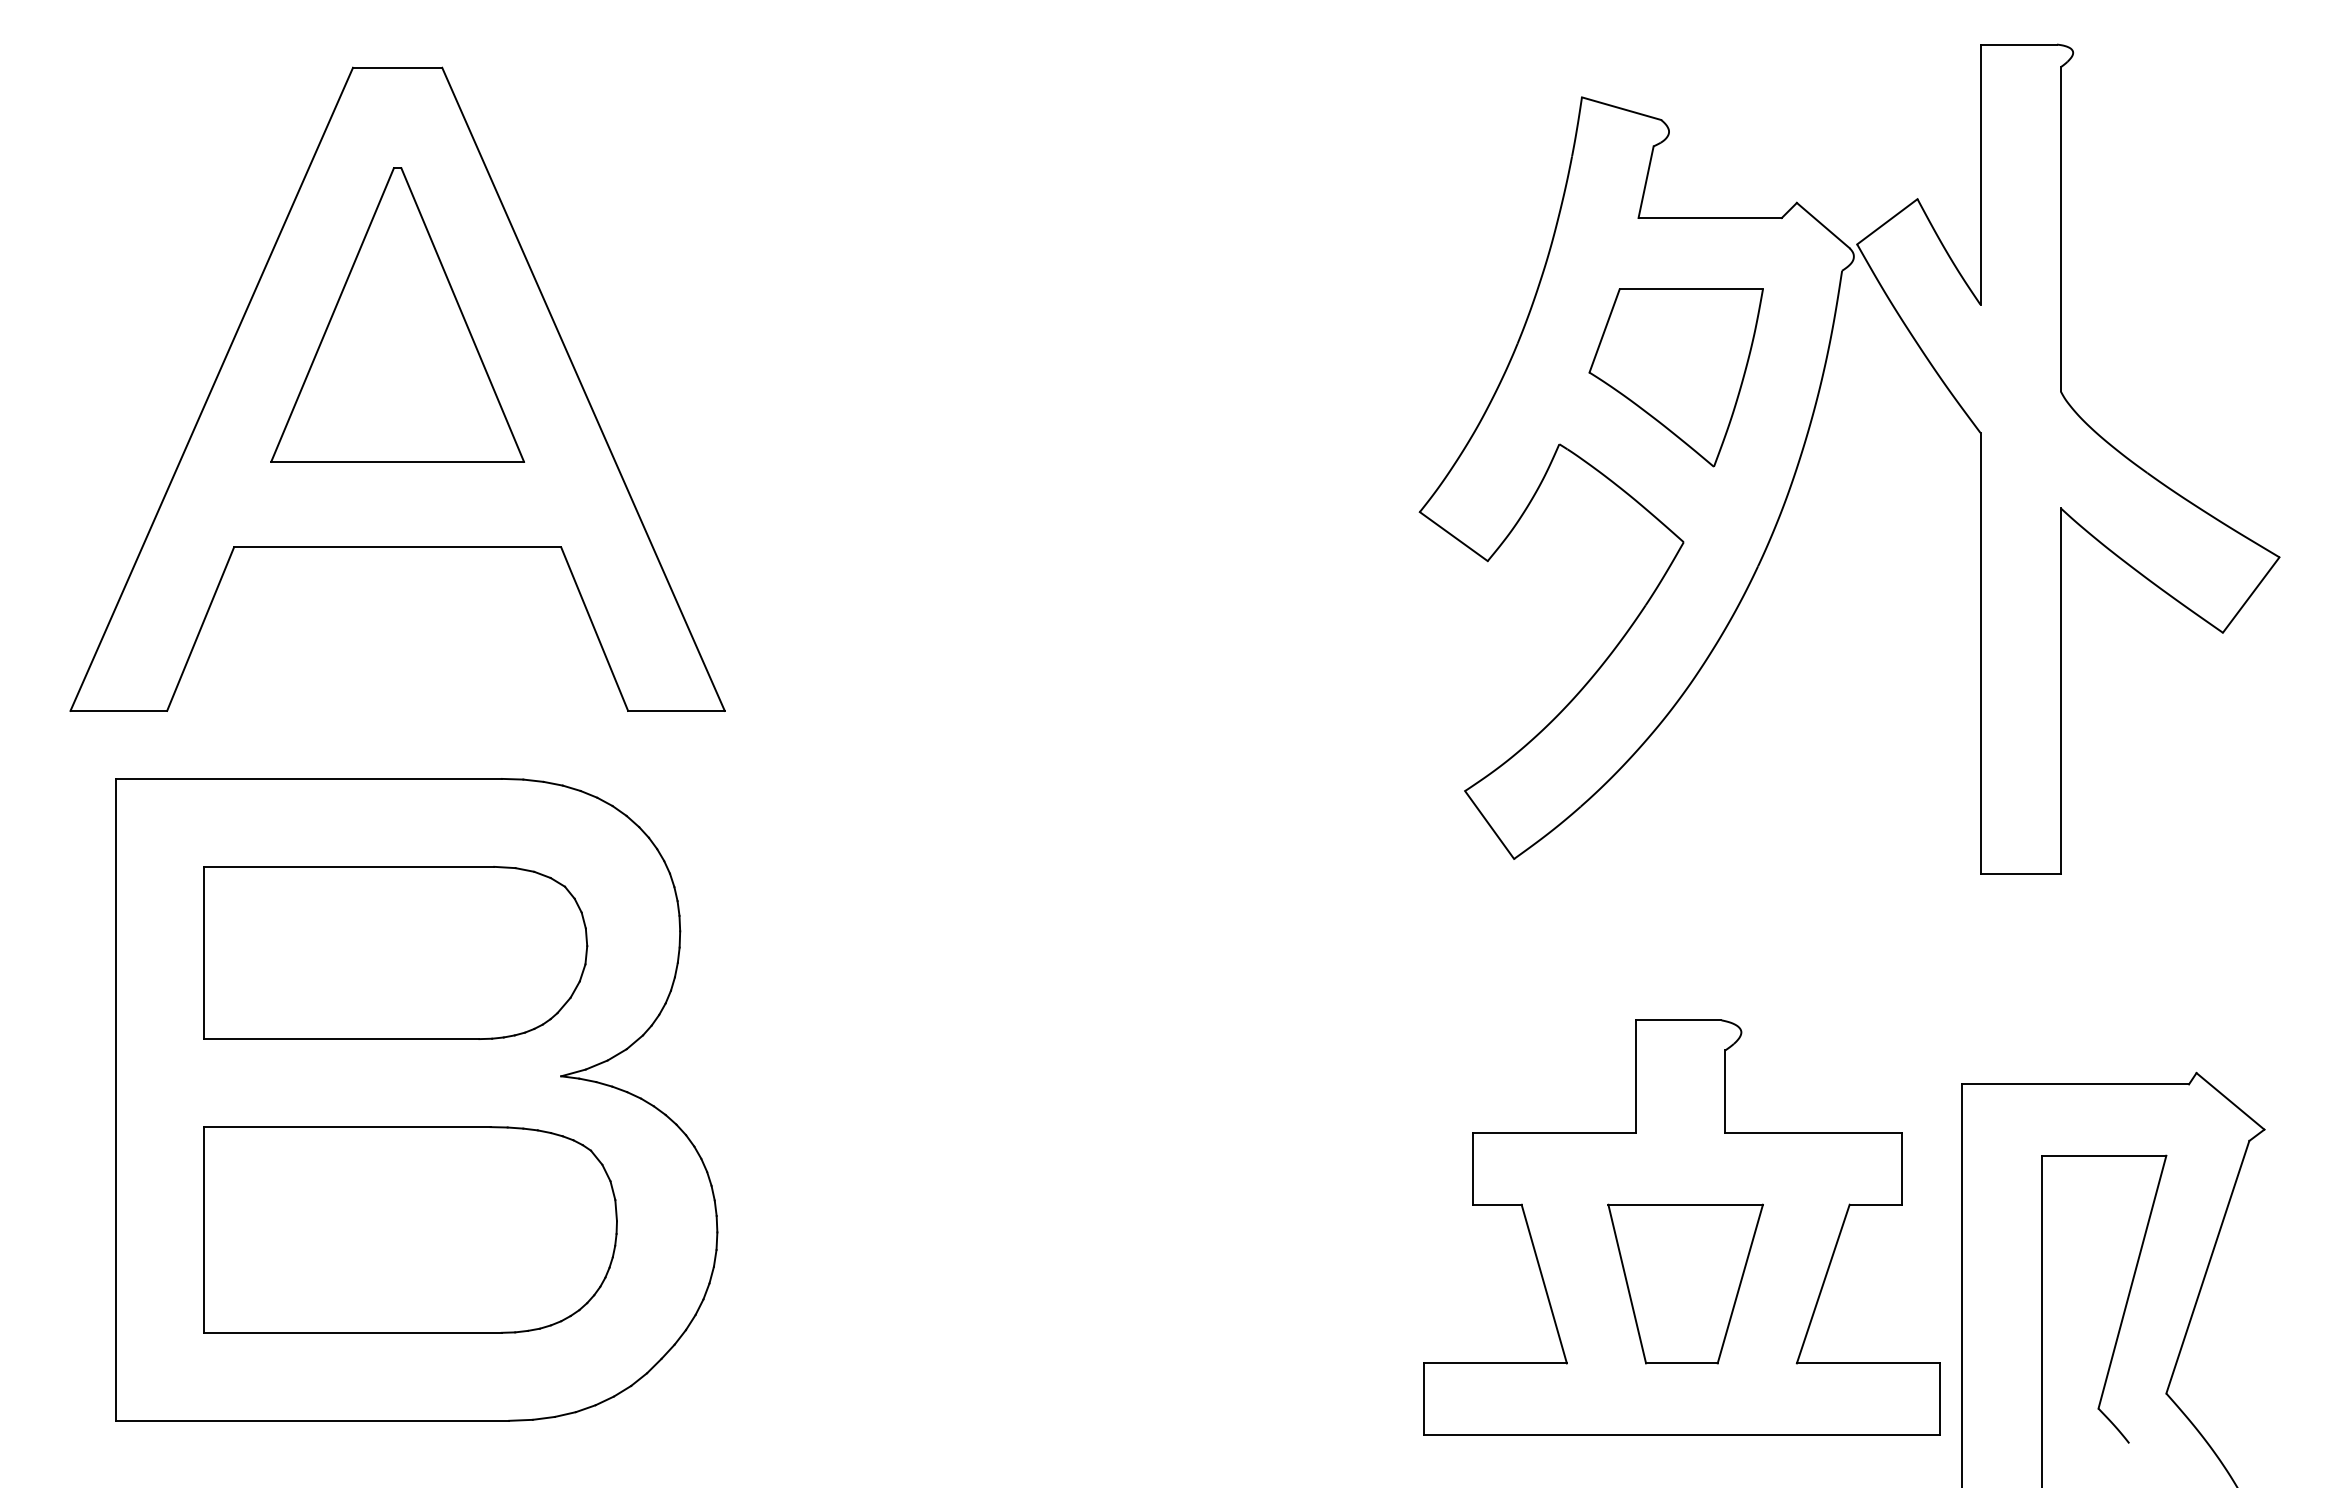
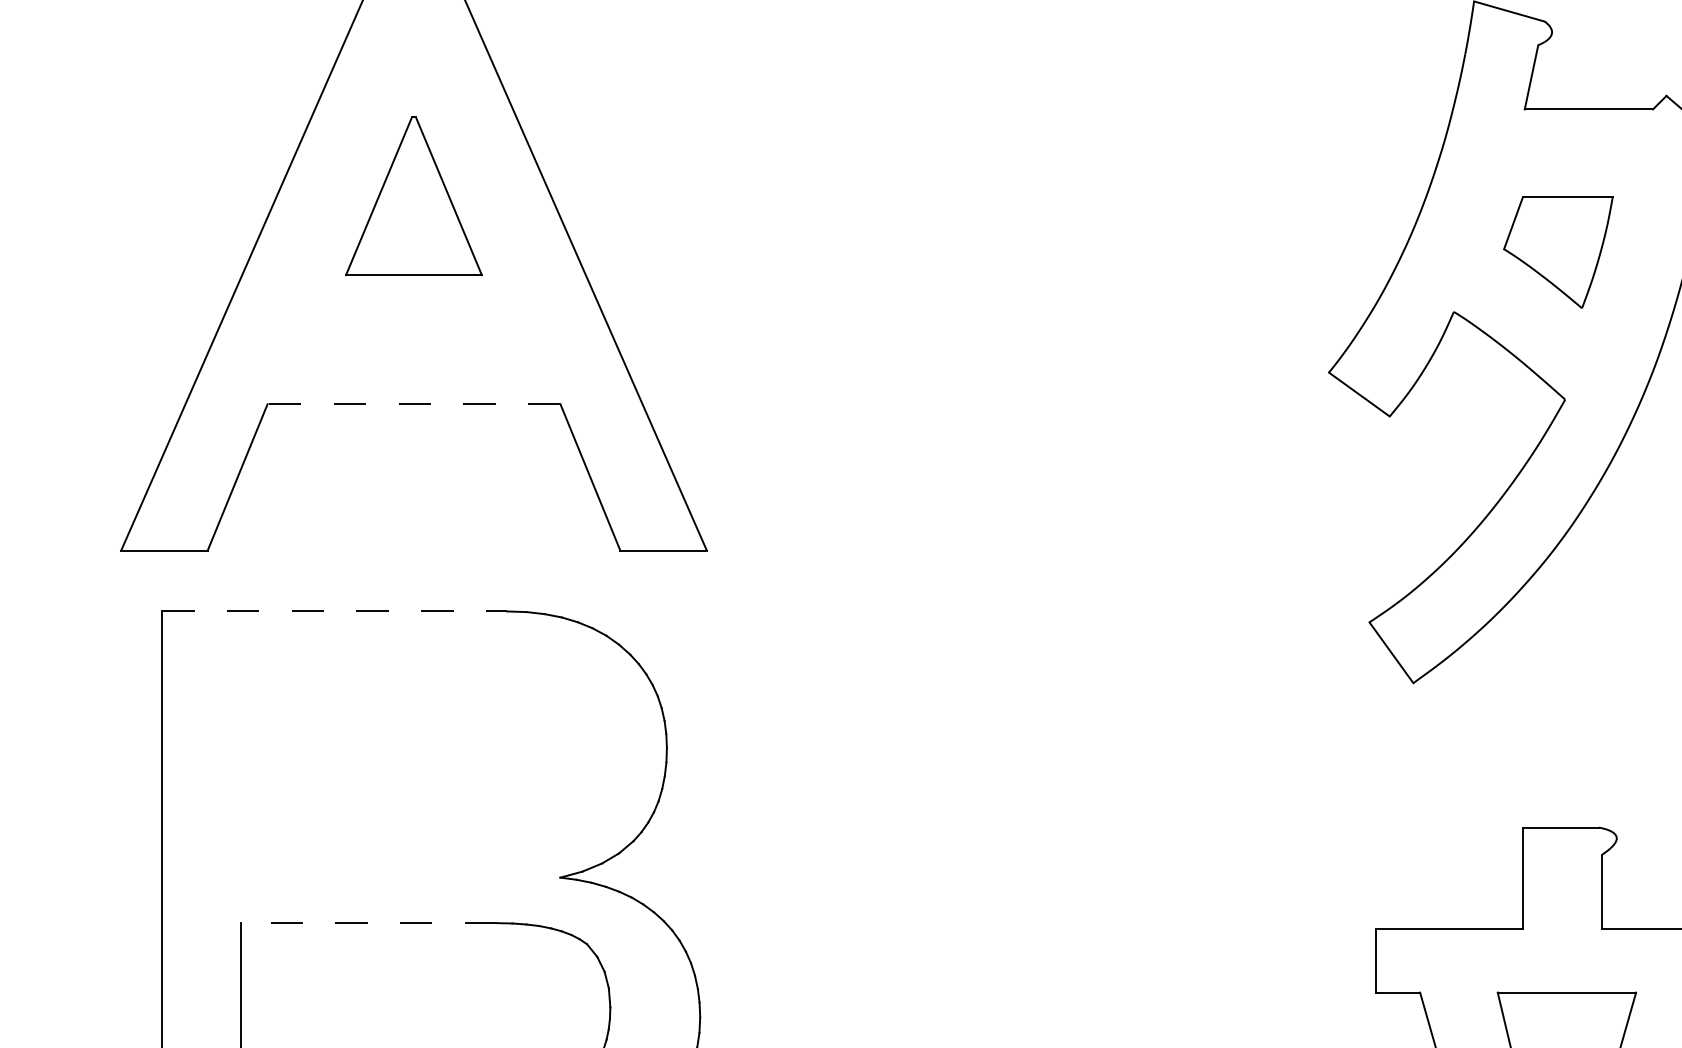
part: (397, 314) -> (413, 195), size x0.6
part: (1675, 377) -> (1557, 252), size x0.7
line: (397, 547) -> (413, 404), solid -> dashed
line: (309, 778) -> (335, 611), solid -> dashed
part: (395, 952) -> (412, 766), removed
line: (346, 1127) -> (368, 923), solid -> dashed

